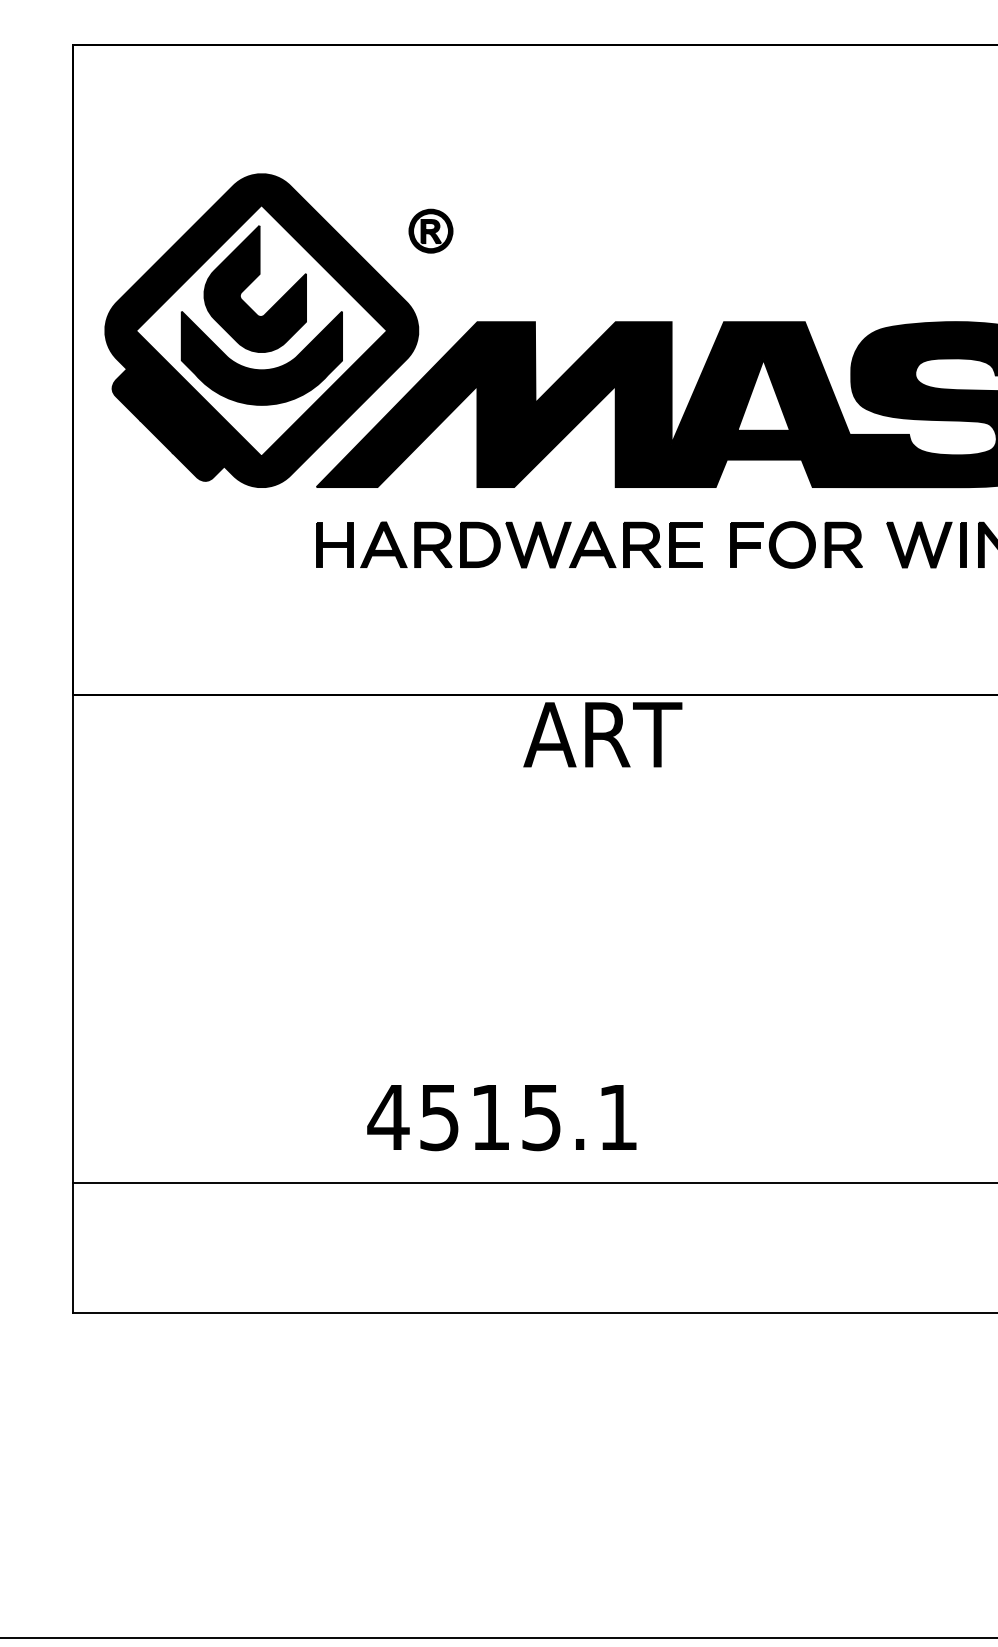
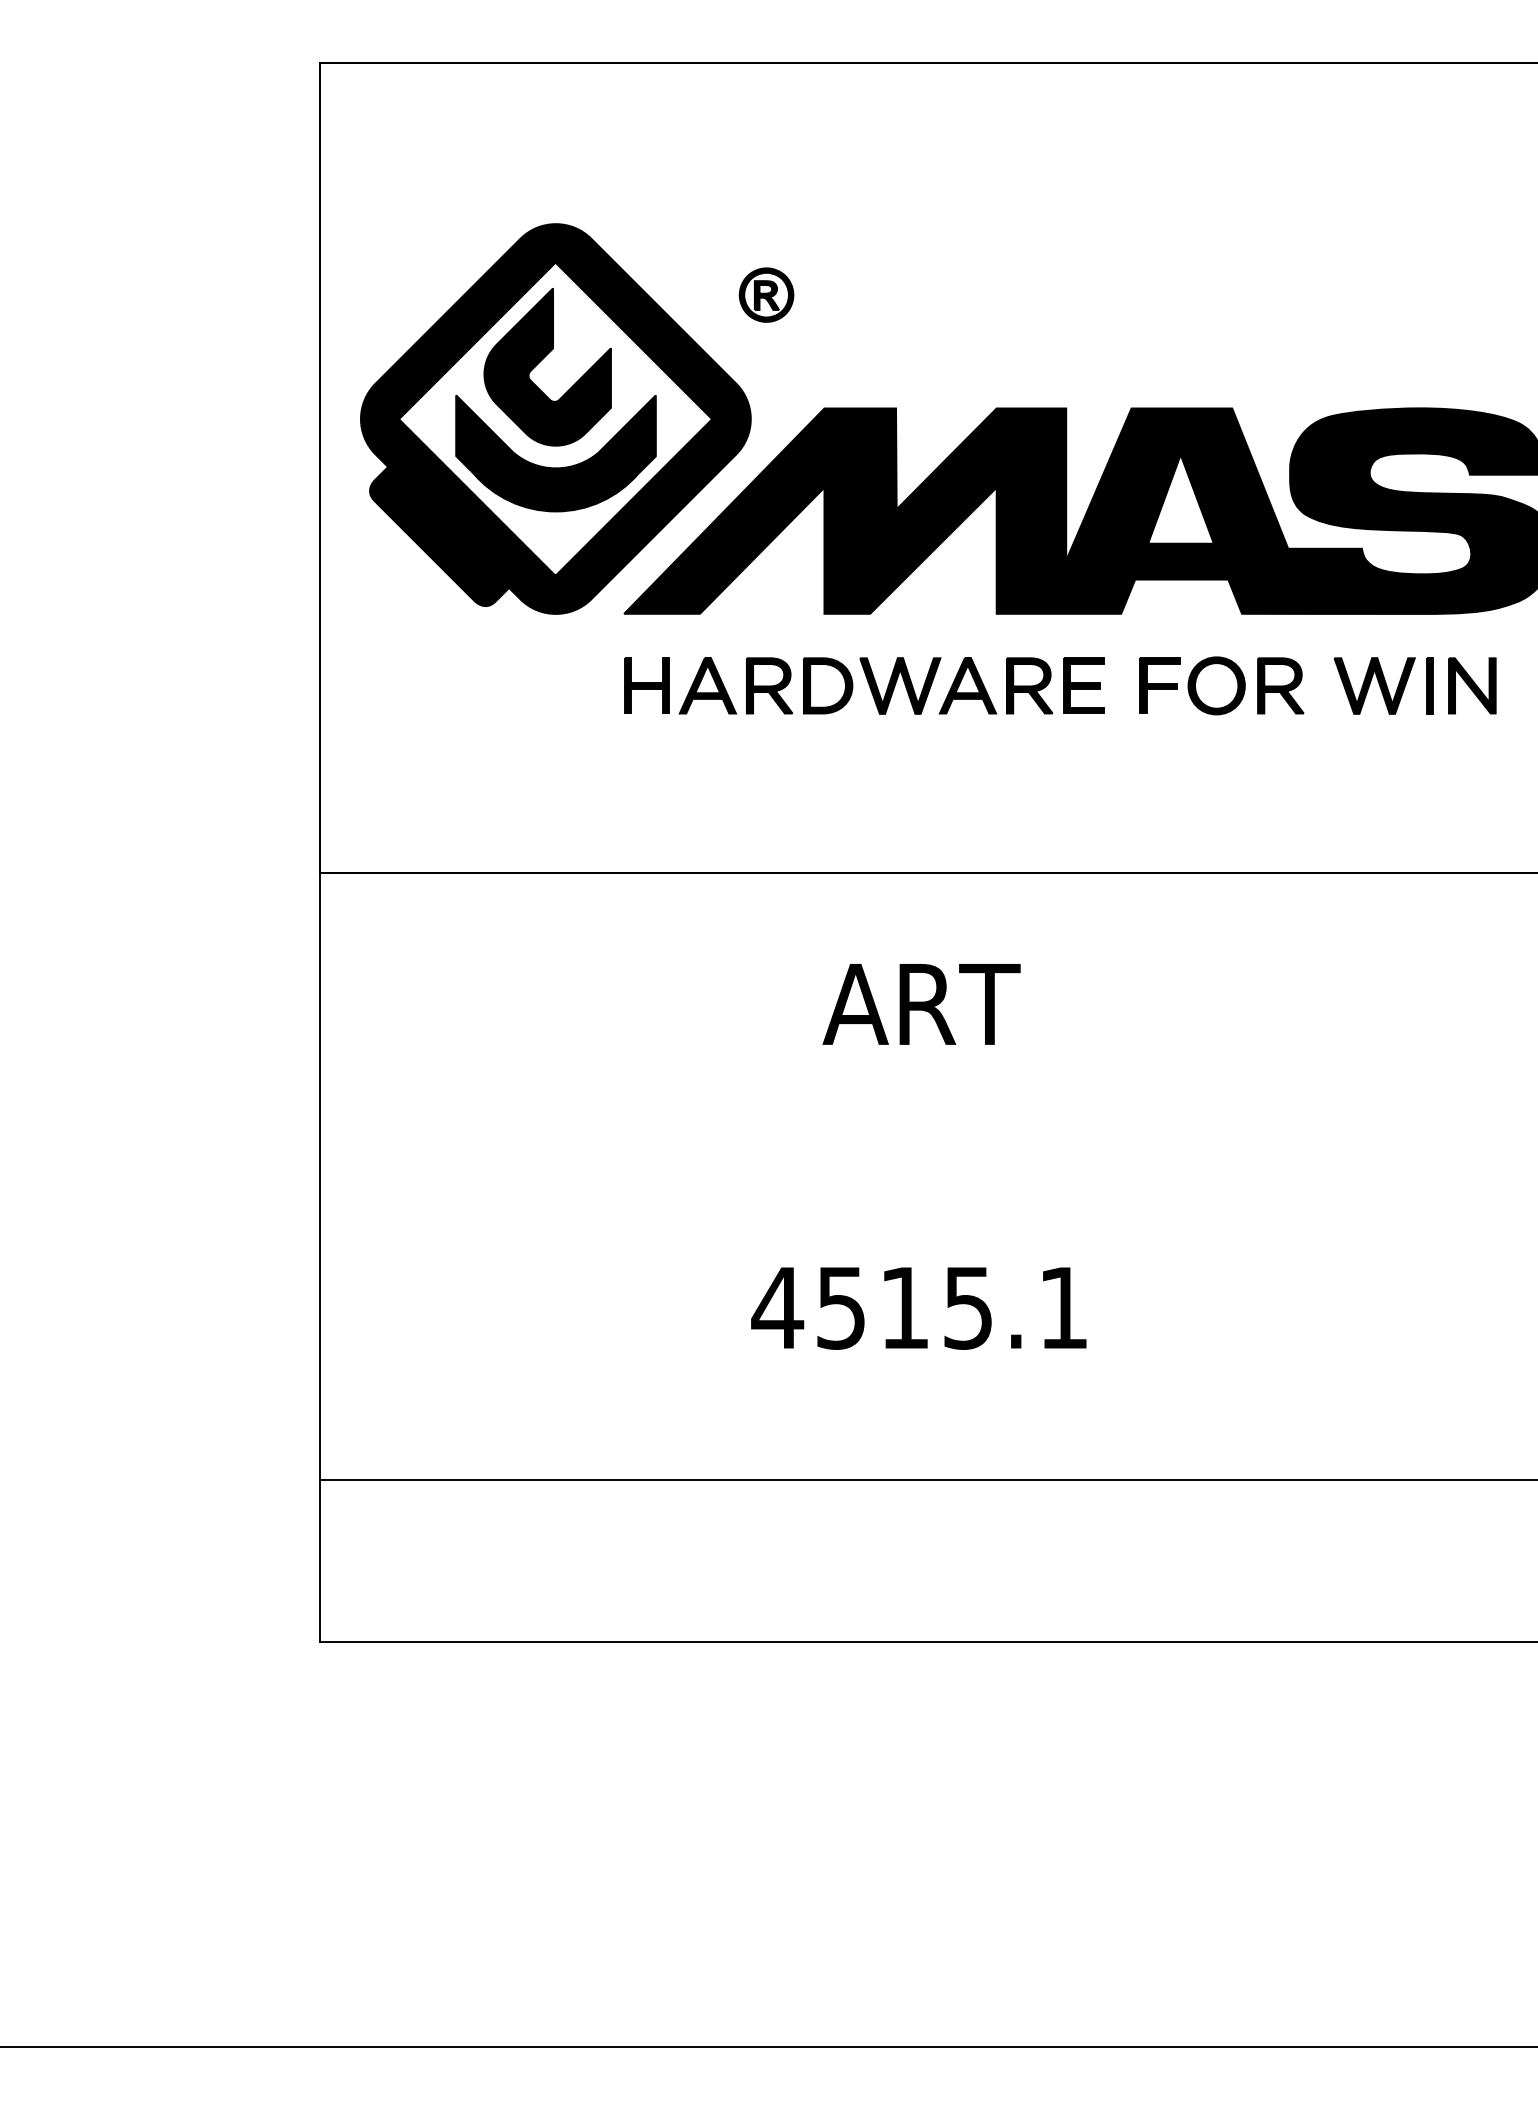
text: (602, 734) -> (921, 1004), moved
text: (501, 1117) -> (918, 1308), moved

